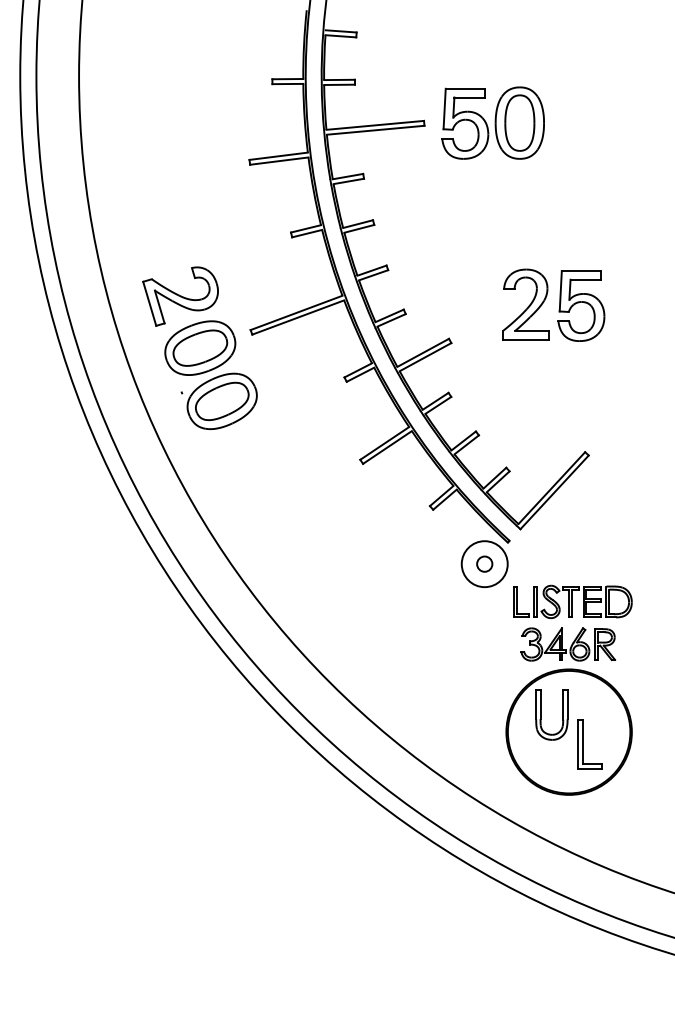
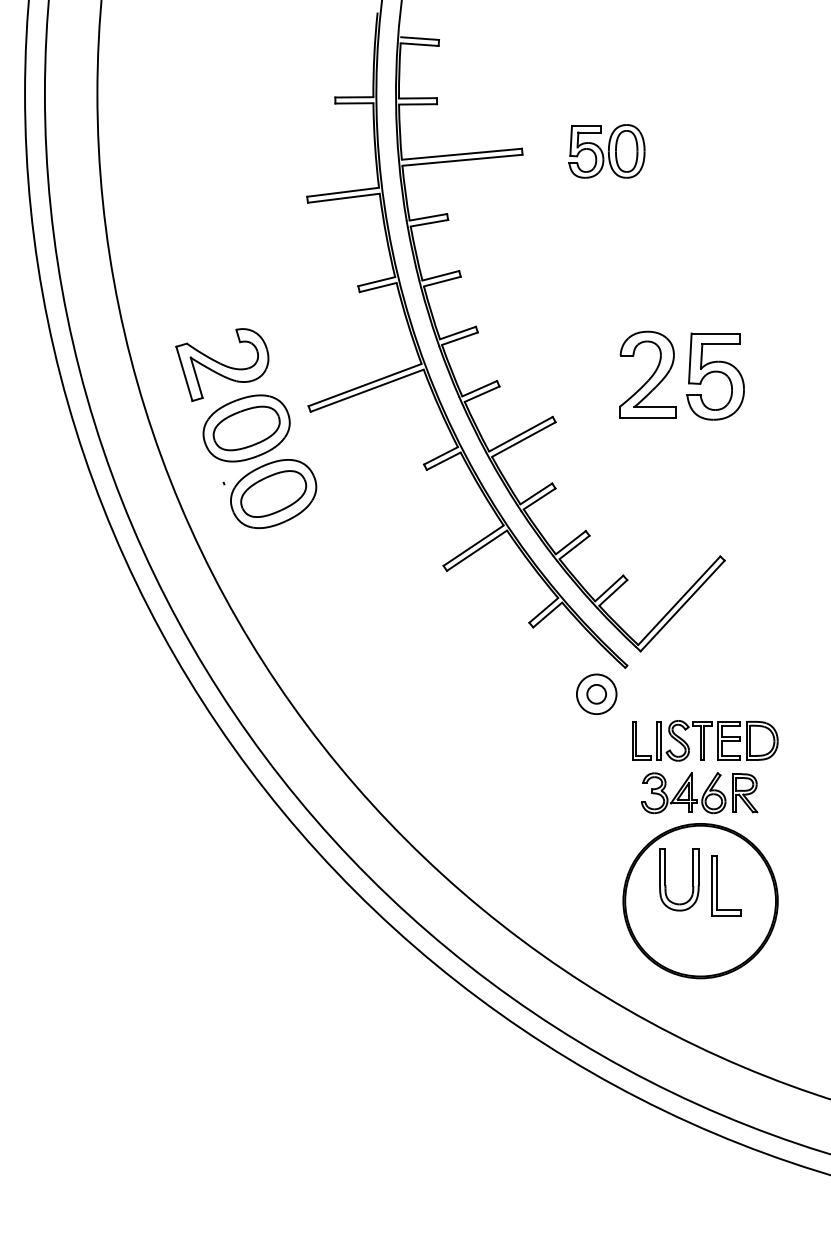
part: (492, 122) -> (606, 150), size x0.6
circle: (484, 564) -> (596, 694), size x0.7
part: (589, 744) -> (725, 885), moved

